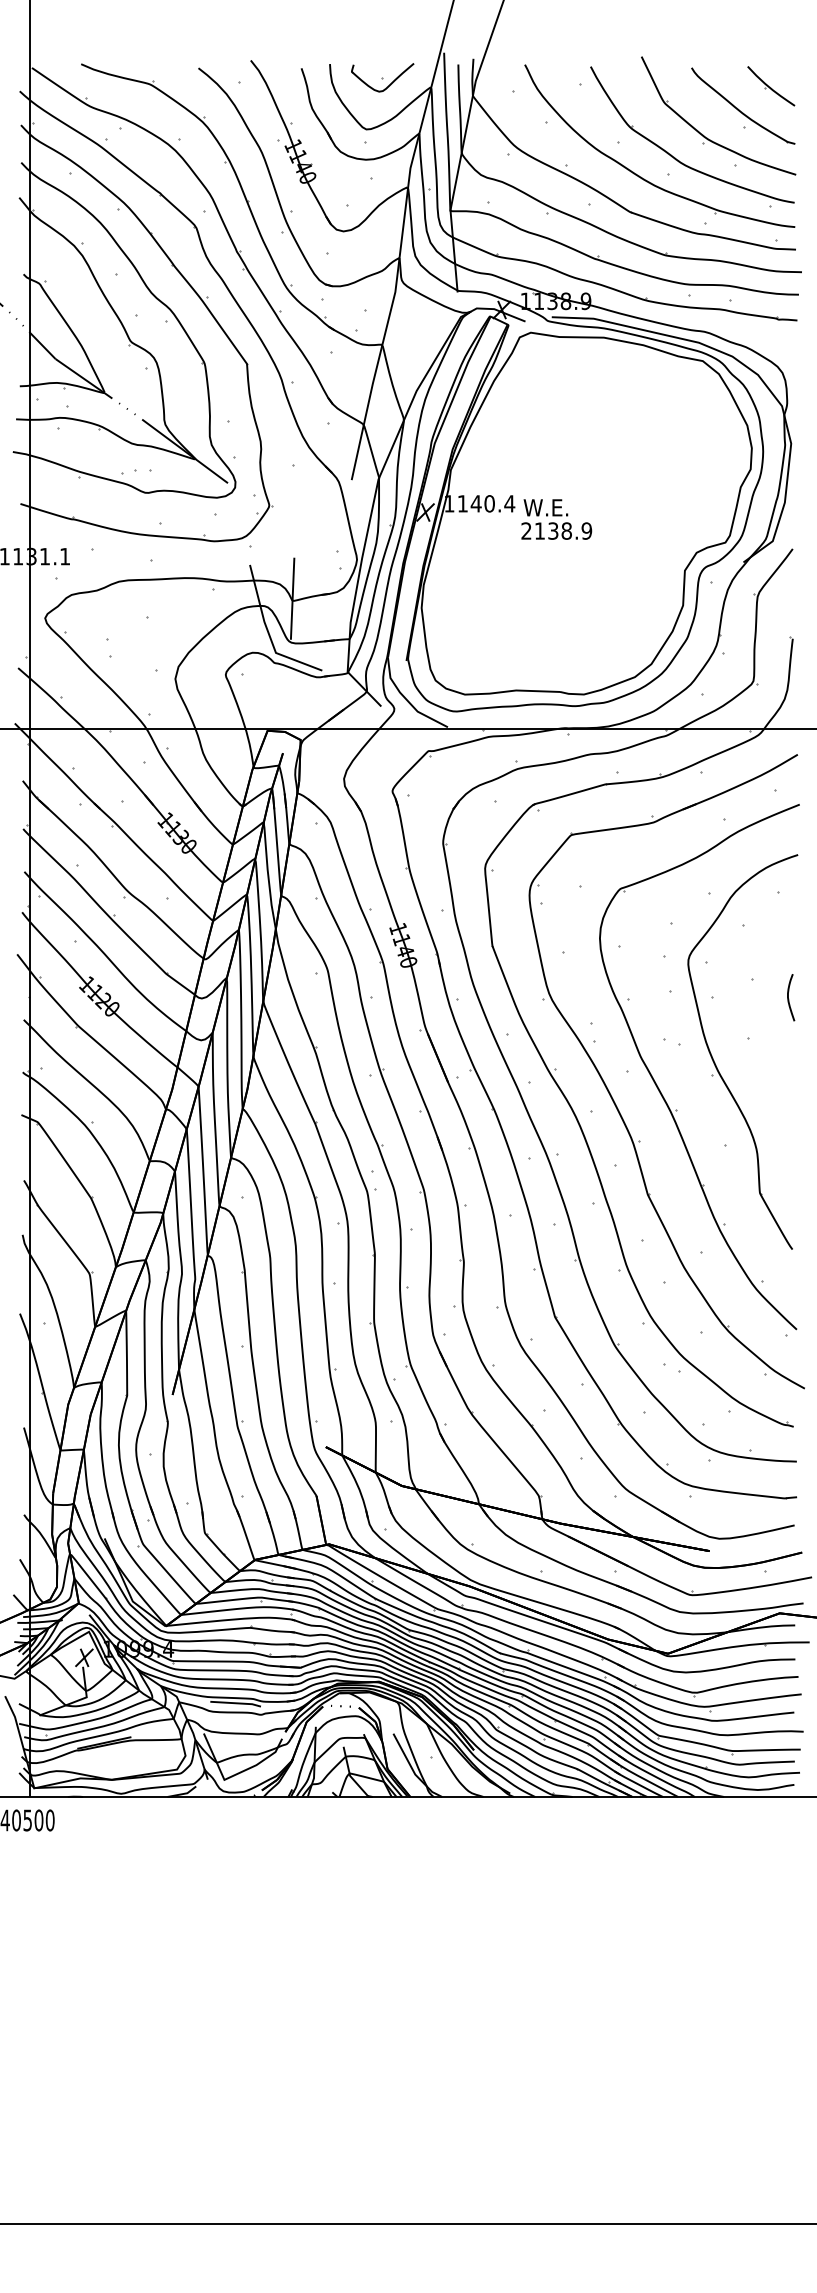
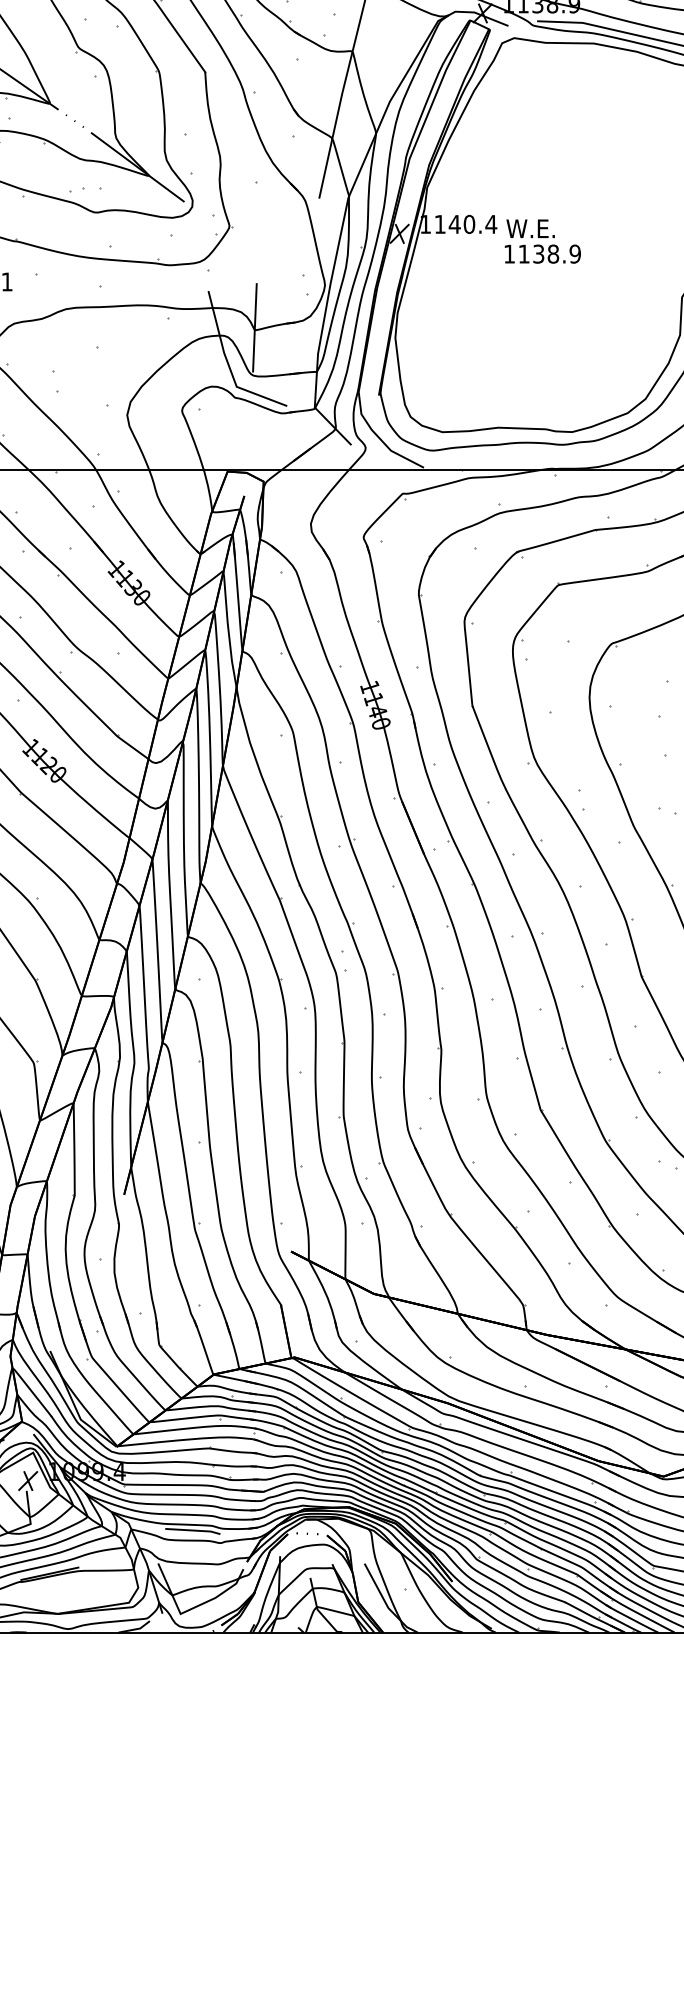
text: (526, 530) -> (509, 253), 2138.9 -> 1138.9

